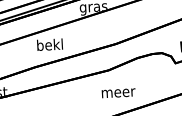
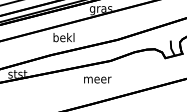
text: (118, 92) -> (97, 79), moved

